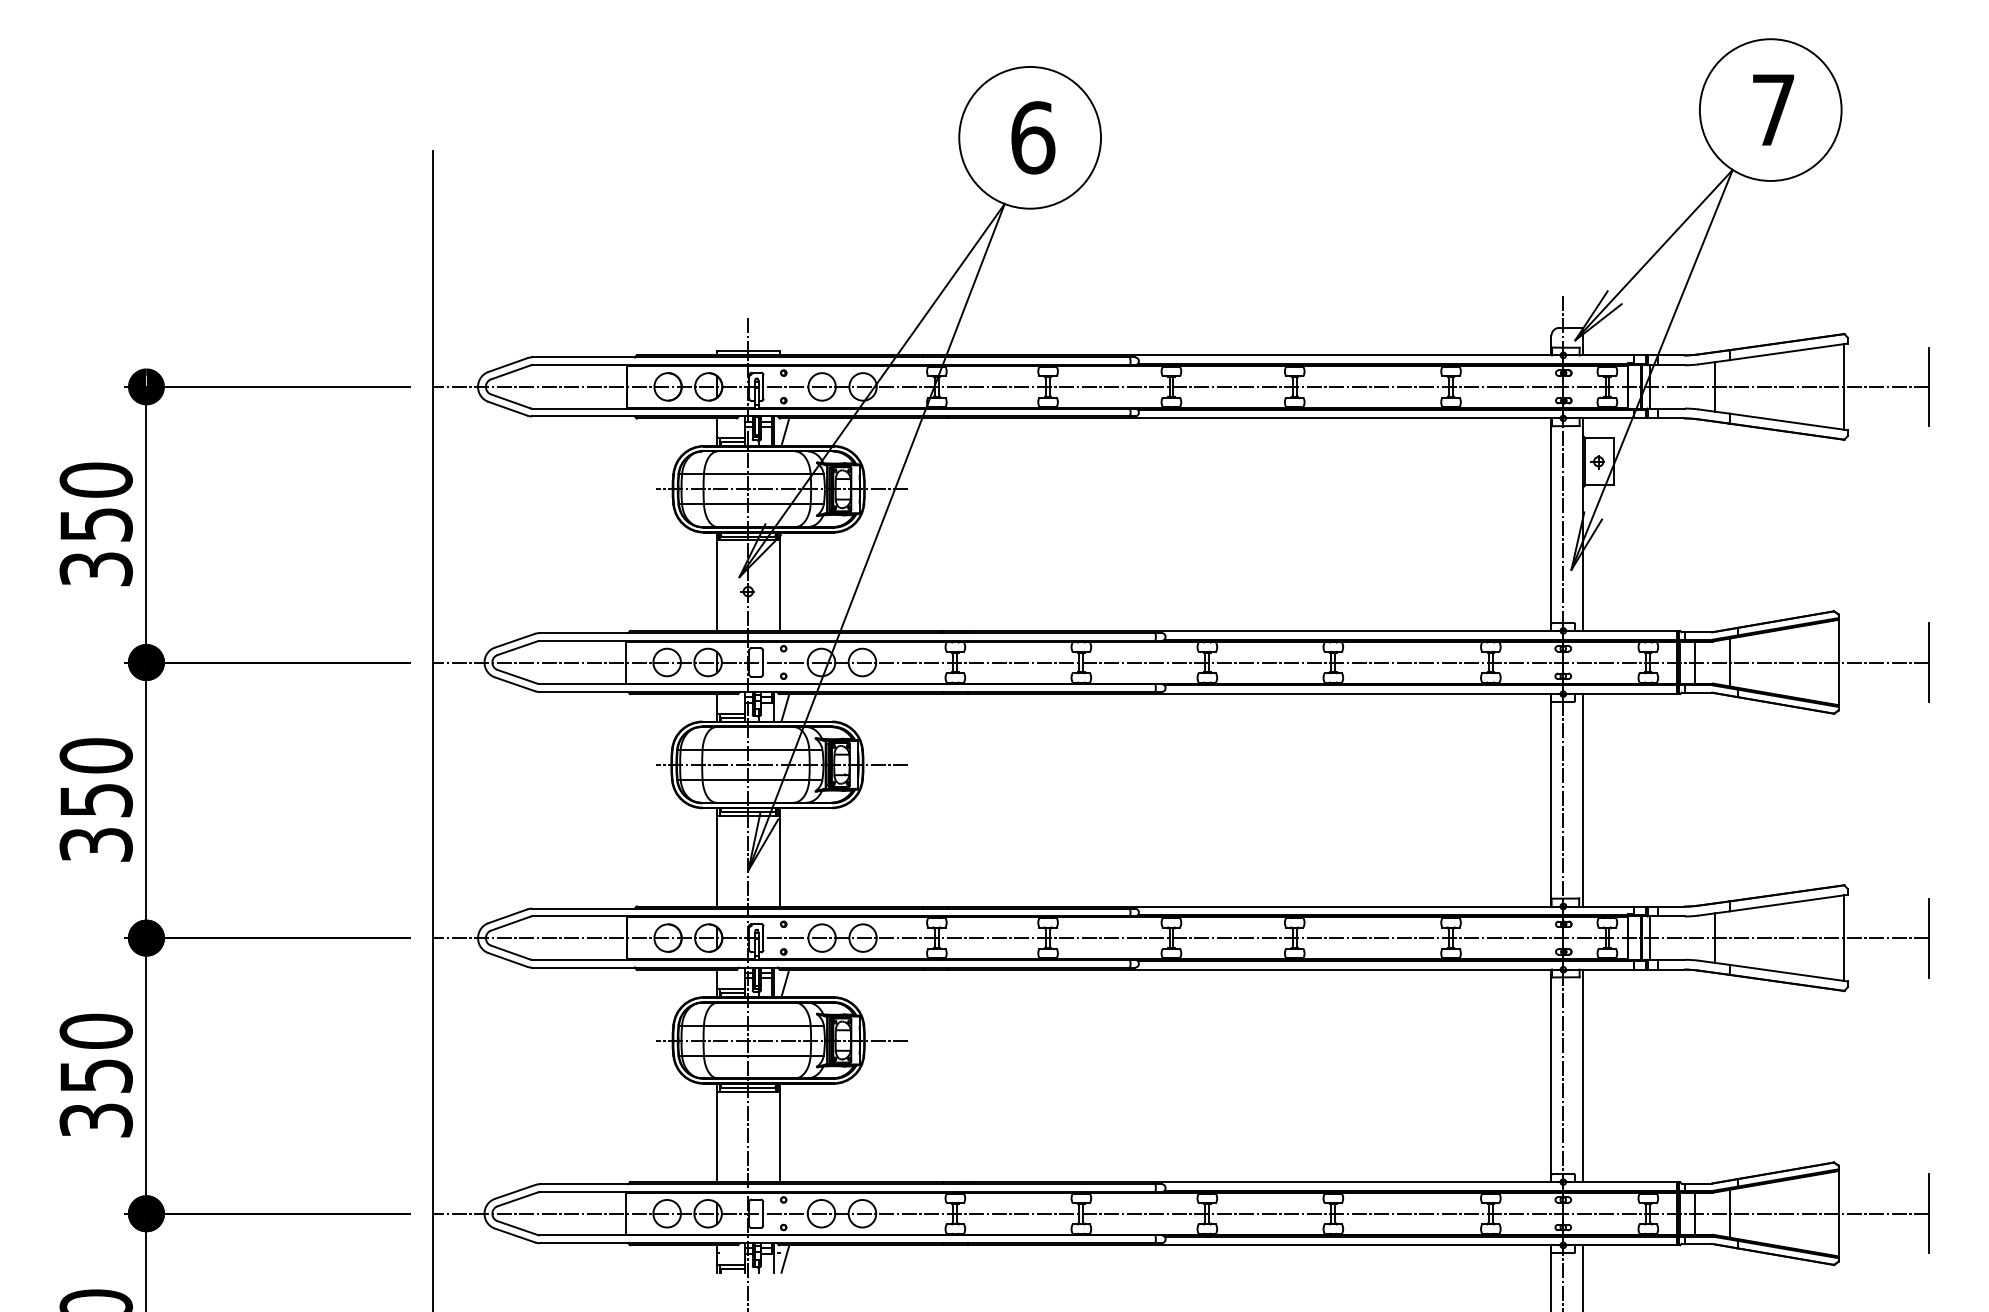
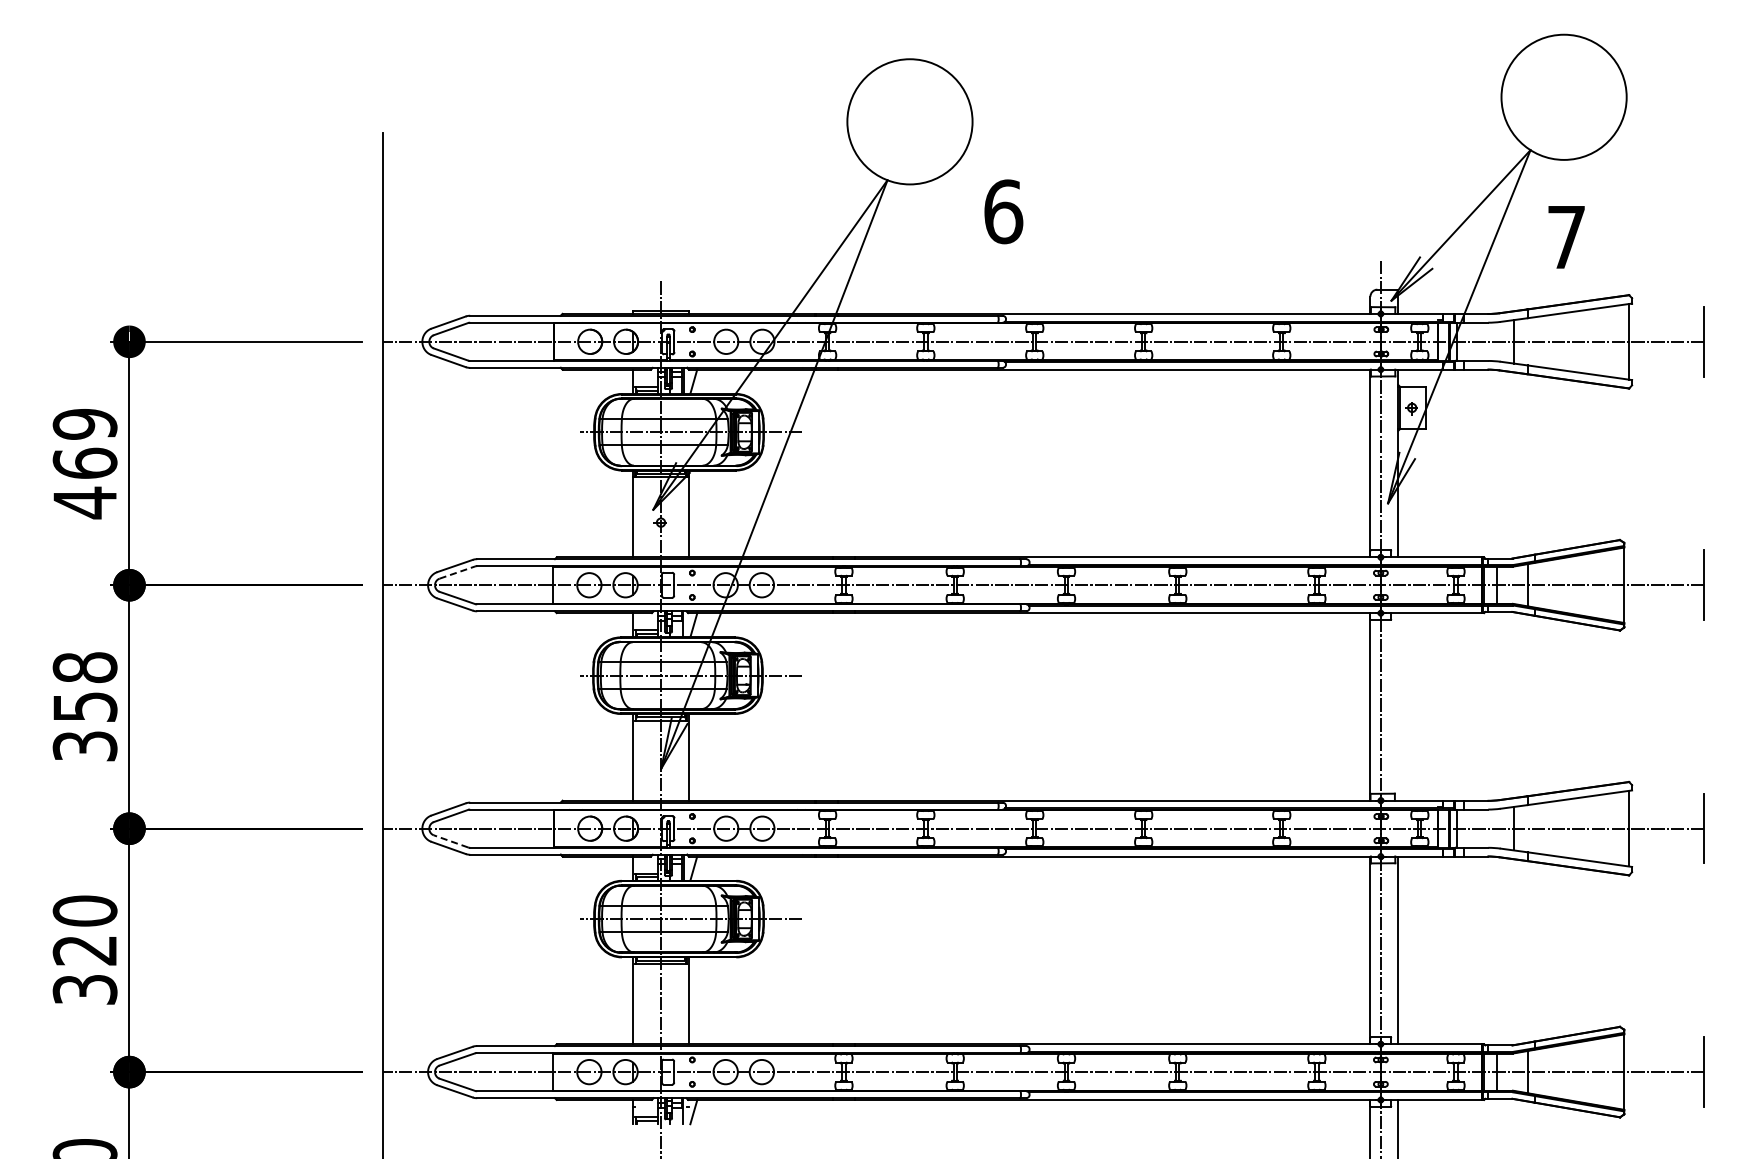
text: (1773, 110) -> (1566, 237), moved
text: (1032, 137) -> (1003, 211), moved
text: (95, 524) -> (84, 463), 350 -> 469
line: (517, 648) -> (457, 572), solid -> dashed
text: (96, 755) -> (85, 667), 350 -> 358
line: (1583, 799) -> (1398, 706), removed
line: (509, 952) -> (450, 841), solid -> dashed
text: (95, 1076) -> (84, 950), 350 -> 320

